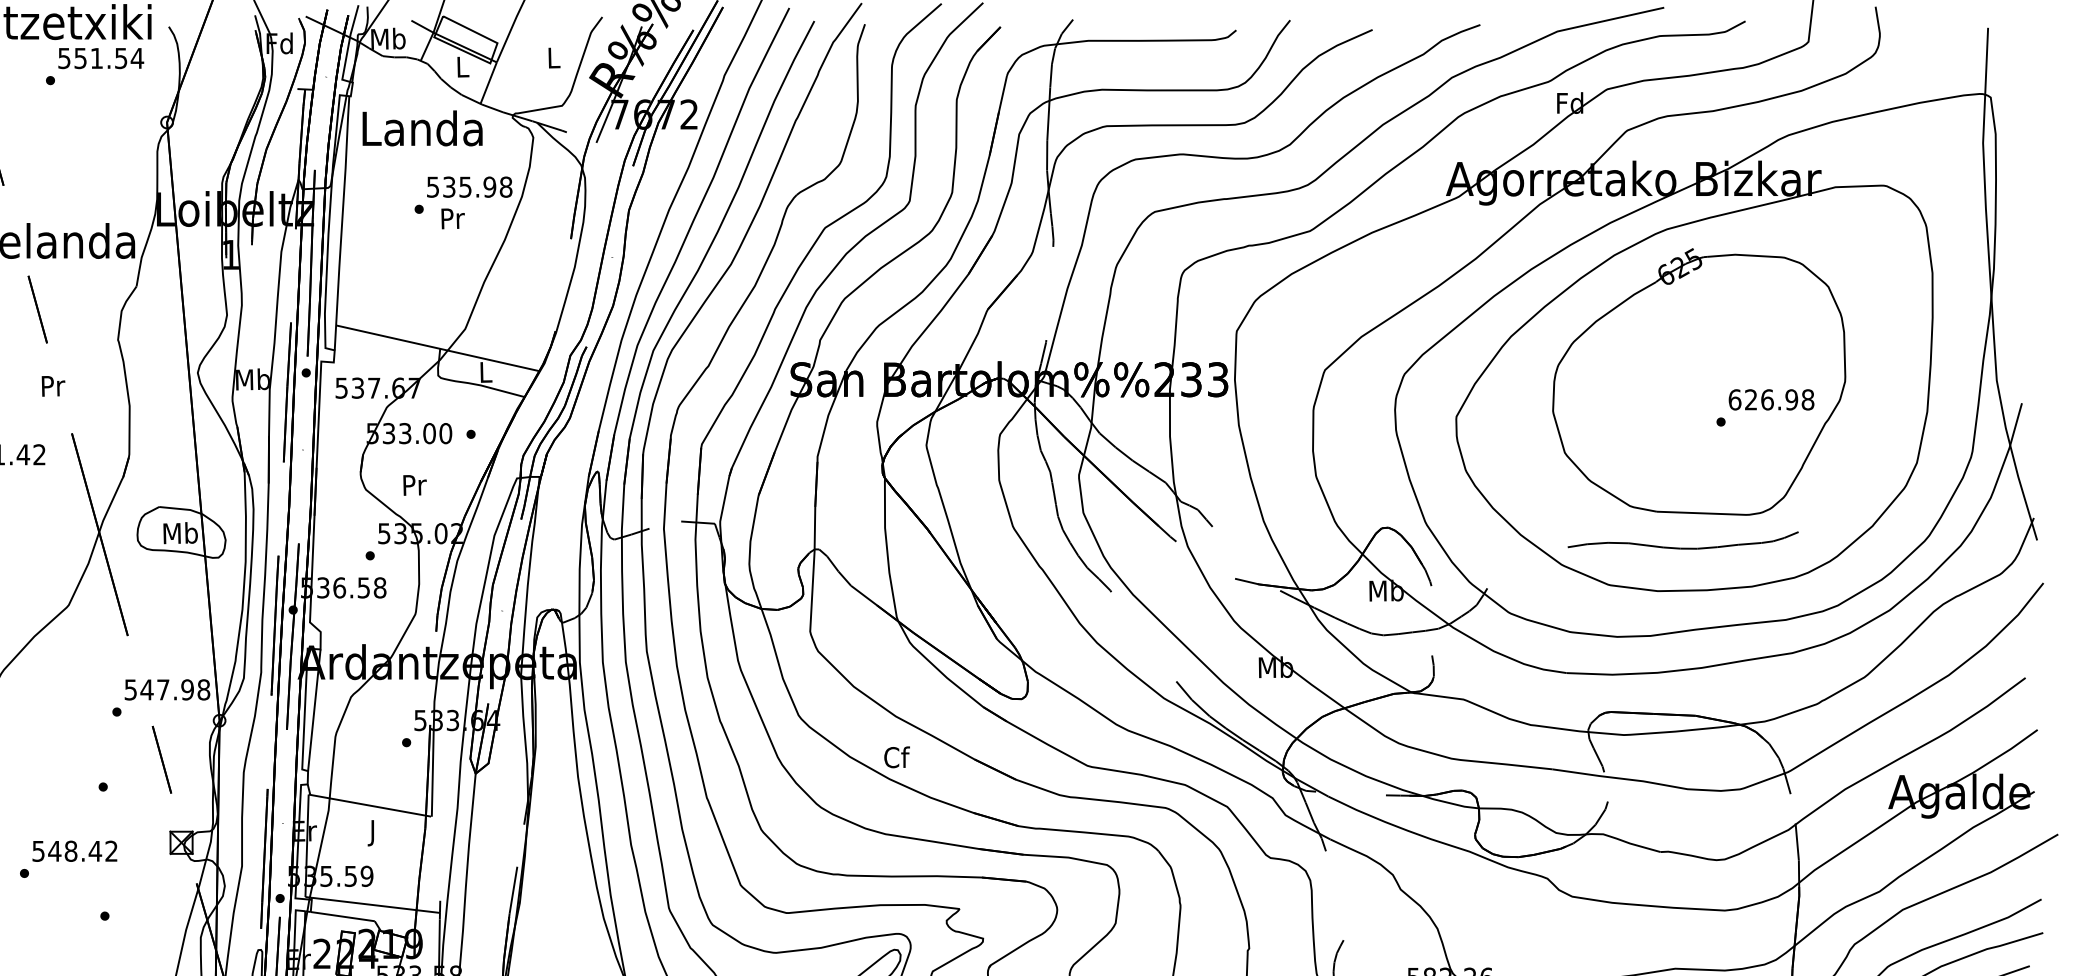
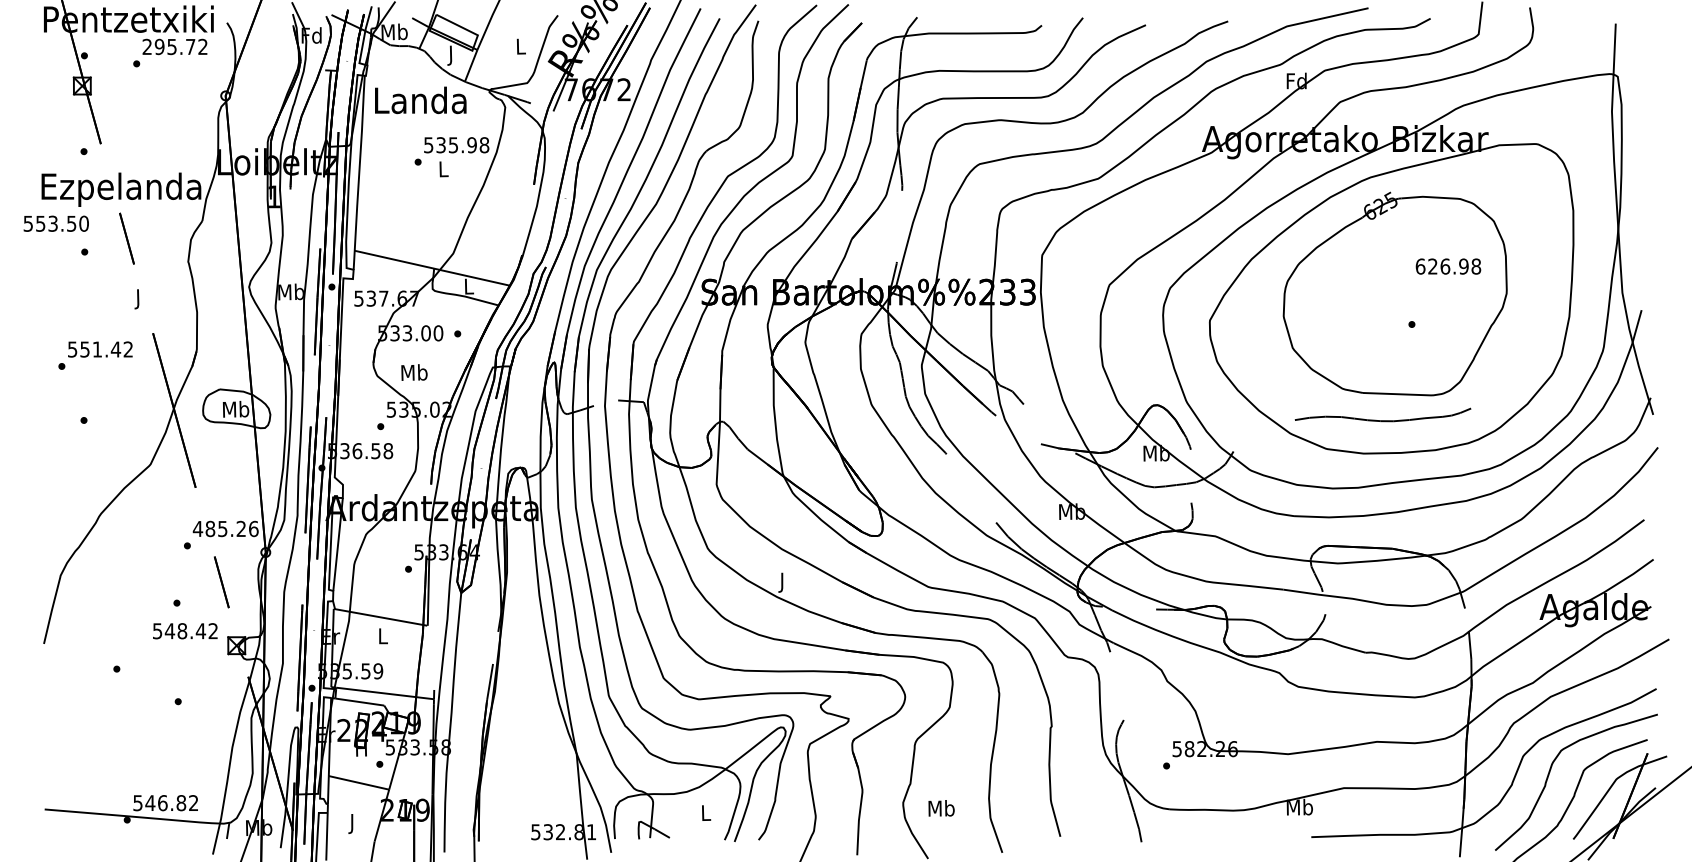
text: (101, 57) -> (175, 46), 551.54 -> 295.72
text: (462, 69) -> (451, 55), L -> J
text: (452, 218) -> (443, 169), Pr -> L
text: (52, 389) -> (138, 299), Pr -> J
text: (1771, 399) -> (1448, 266), moved
text: (414, 484) -> (414, 372), Pr -> Mb
text: (166, 689) -> (225, 528), 547.98 -> 485.26
text: (896, 759) -> (782, 582), Cf -> J
text: (372, 833) -> (382, 638), J -> L
text: (75, 851) -> (185, 631), moved

